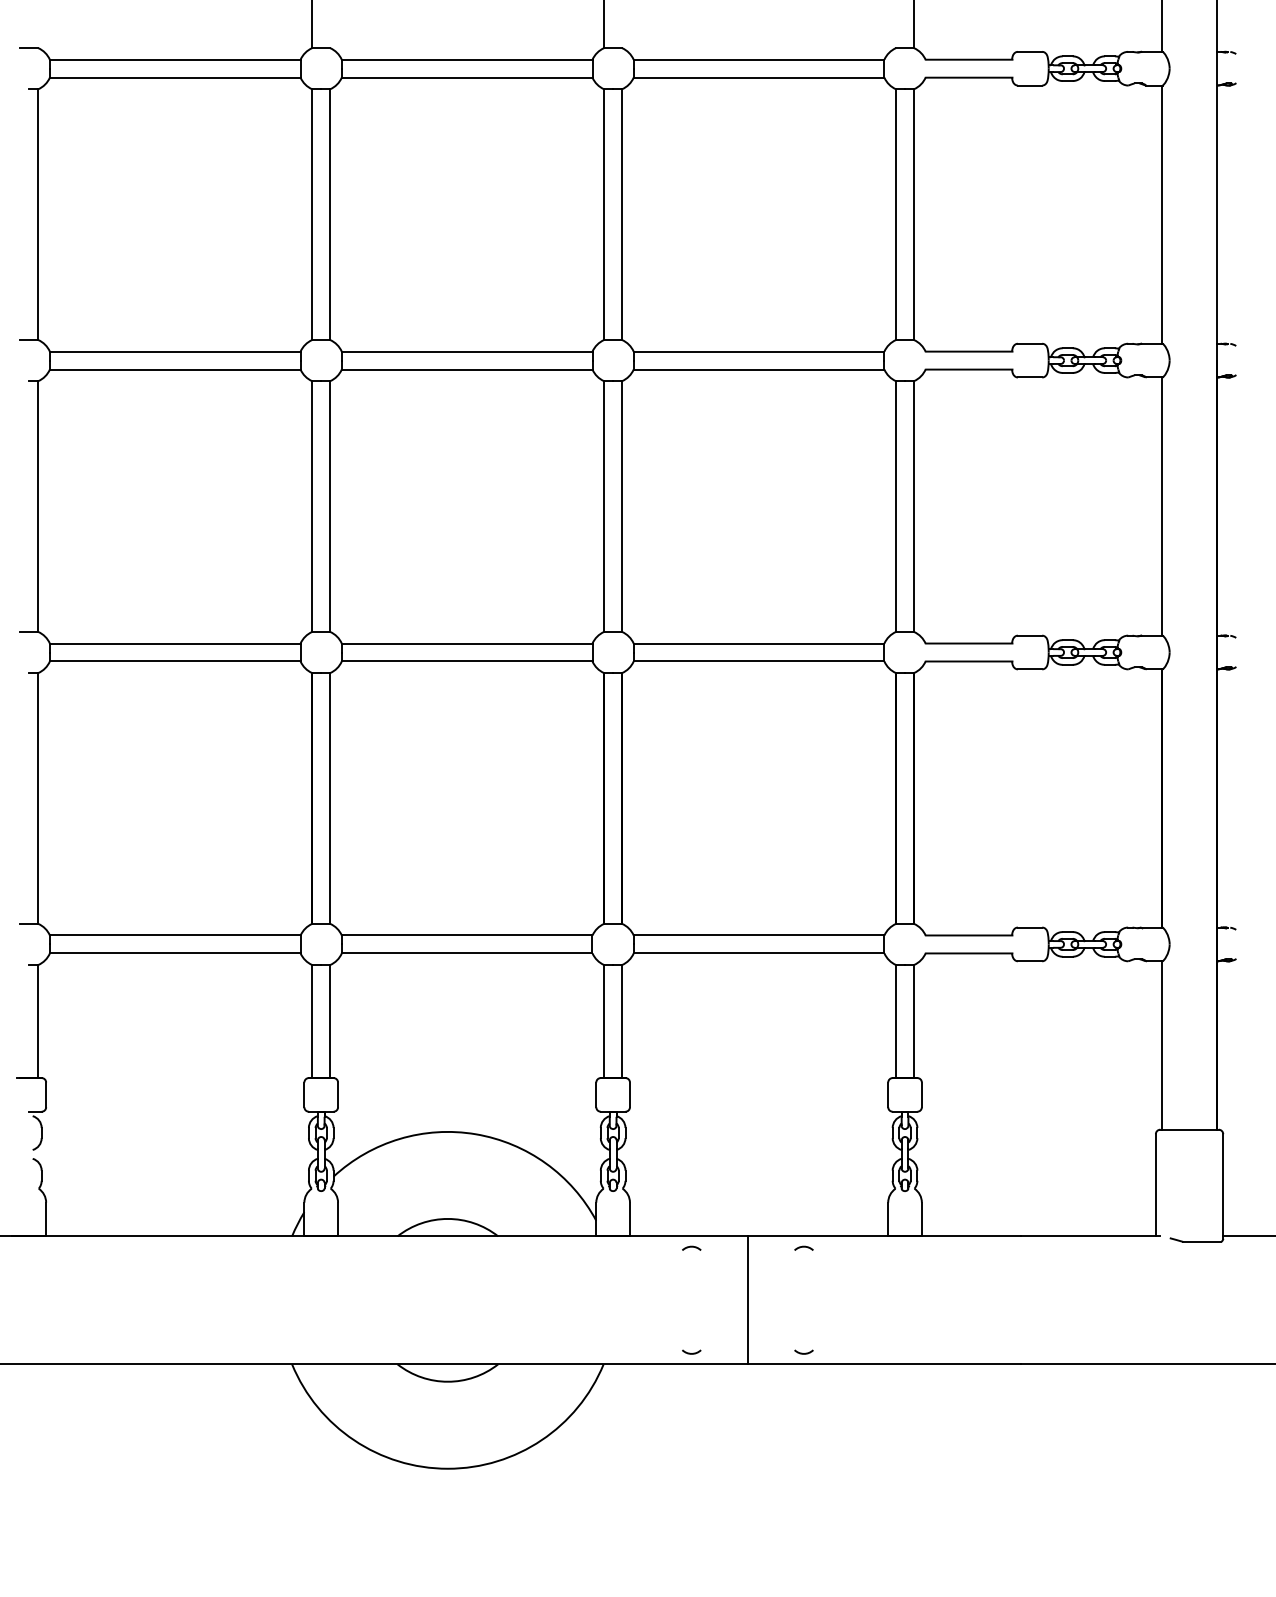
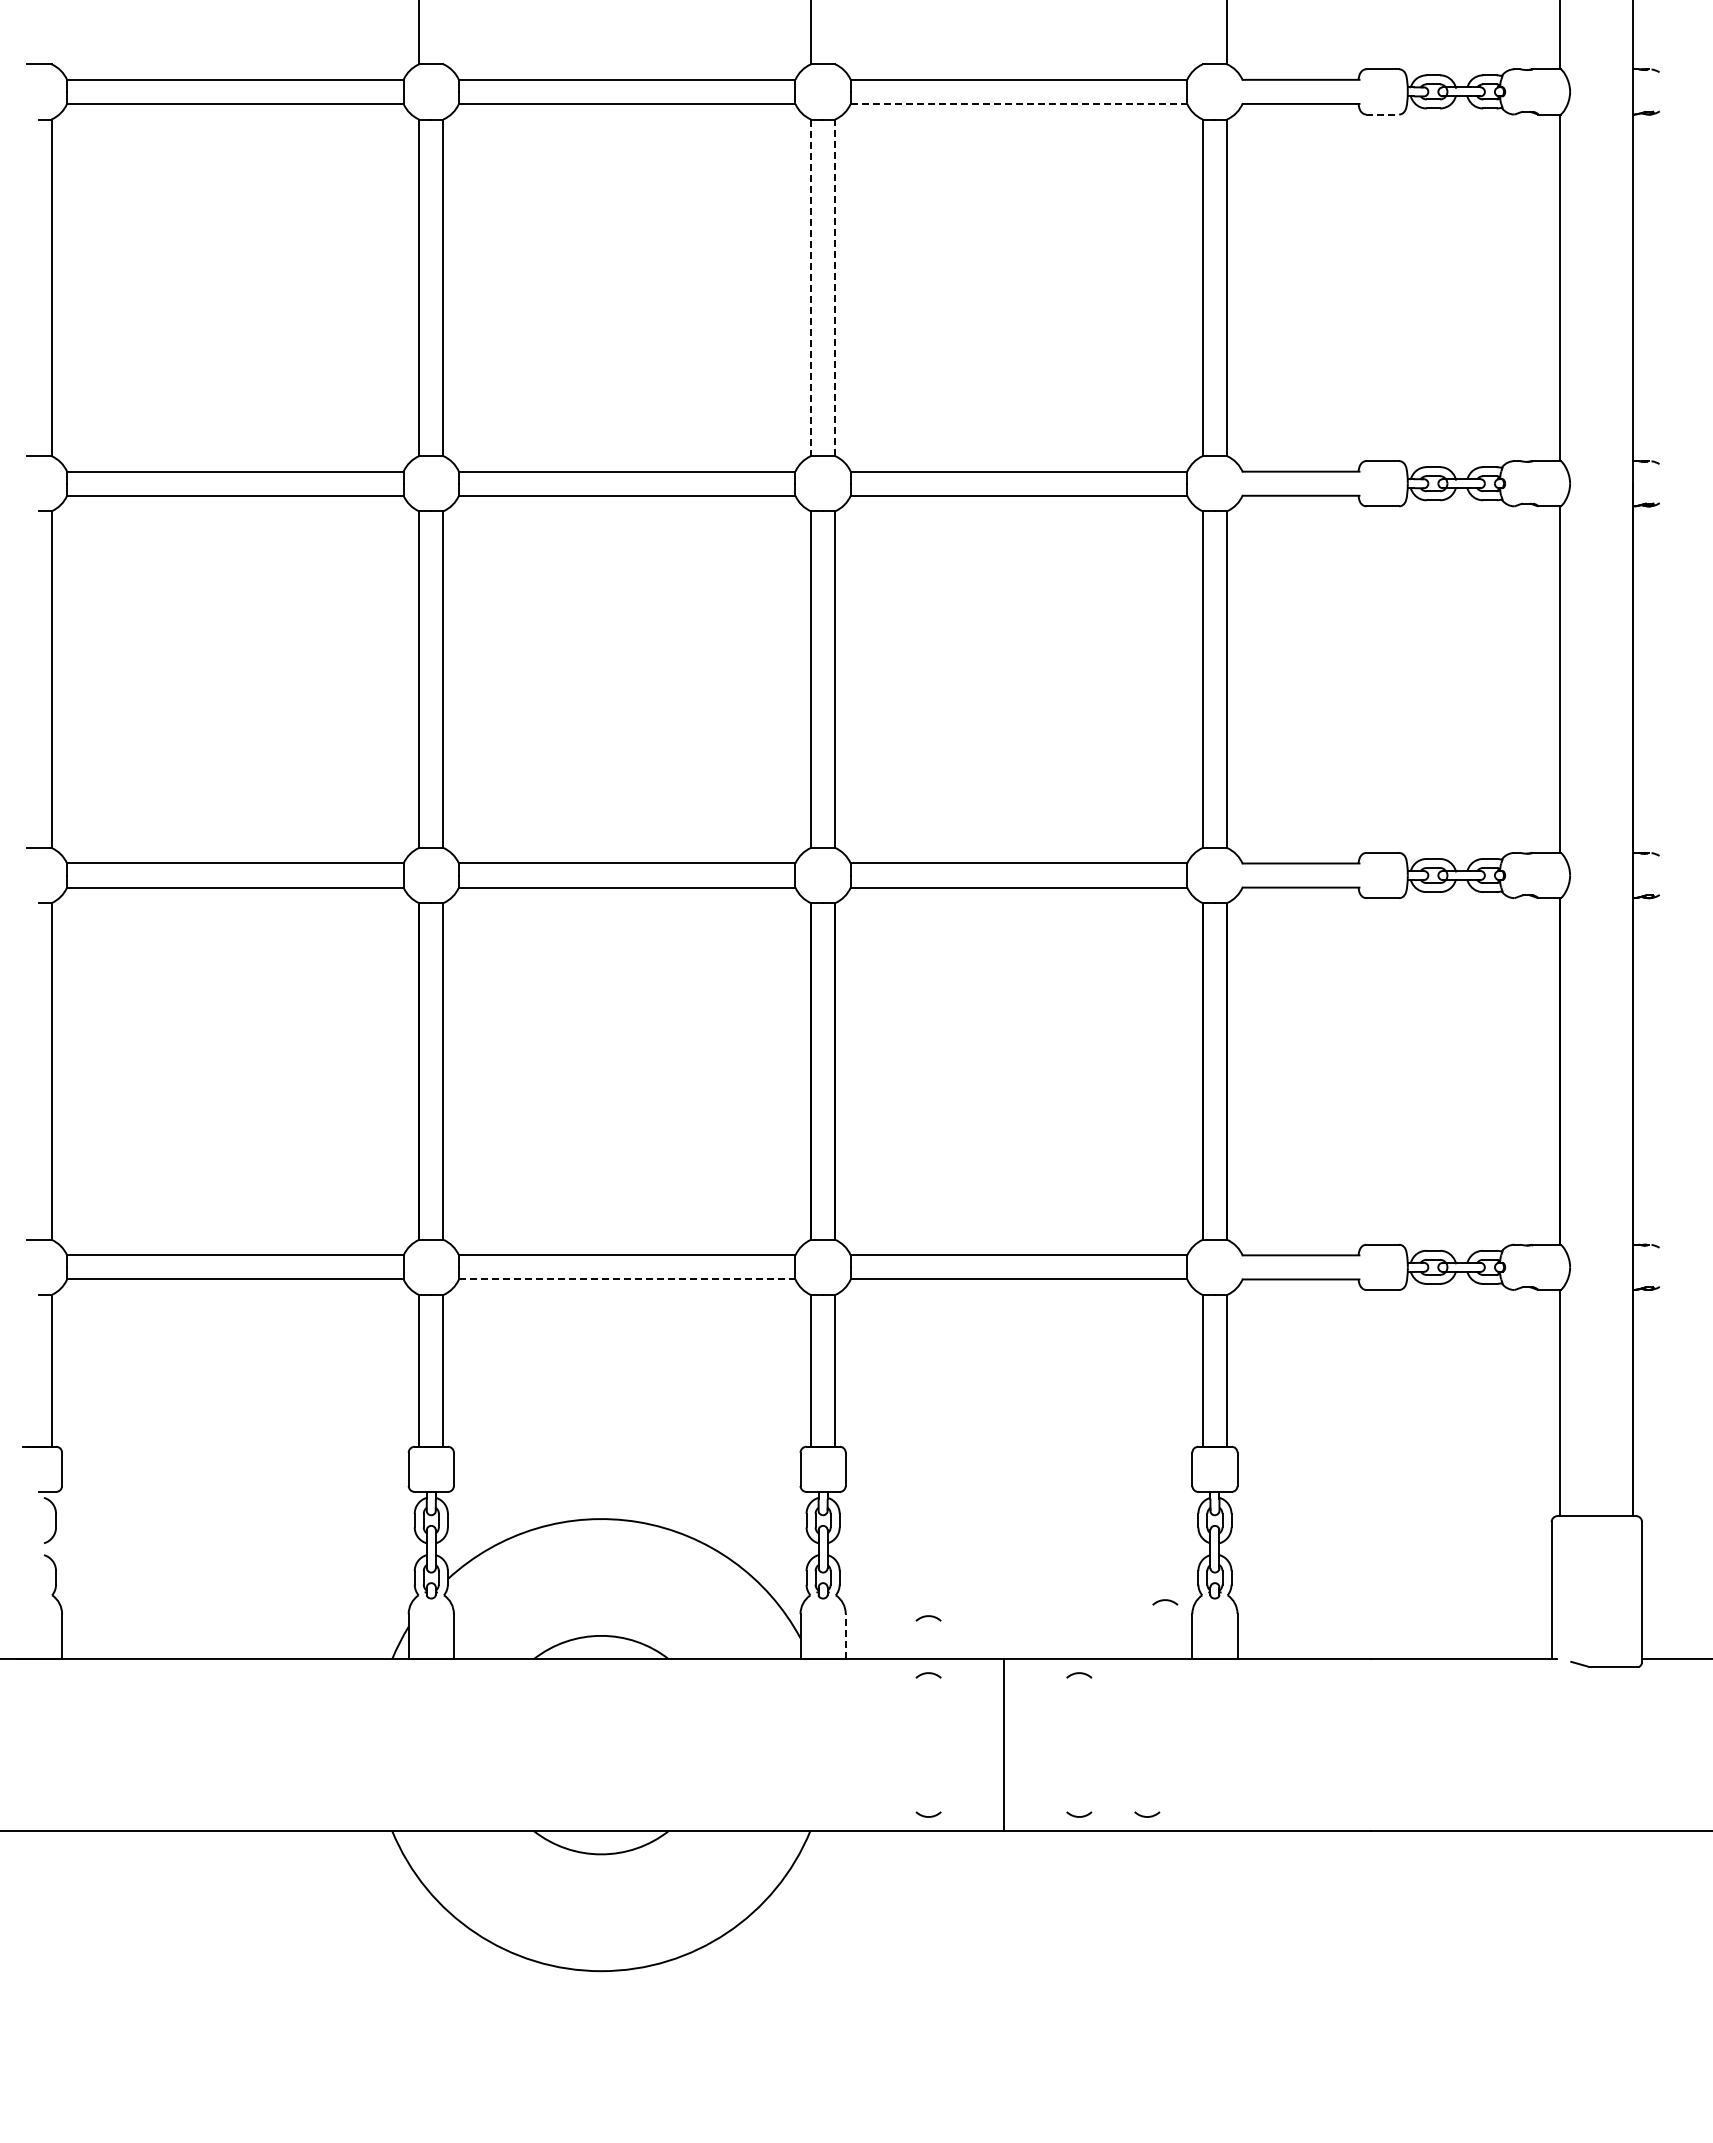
line: (759, 77) -> (1019, 103), solid -> dashed
line: (1030, 85) -> (1383, 114), solid -> dashed
line: (622, 214) -> (835, 287), solid -> dashed
line: (604, 215) -> (811, 288), solid -> dashed
line: (467, 953) -> (627, 1279), solid -> dashed
arc: (868, 1192) -> (1165, 1600), added
arc: (691, 1204) -> (928, 1616), added
line: (629, 1219) -> (845, 1636), solid -> dashed
arc: (854, 1353) -> (1147, 1816), added

